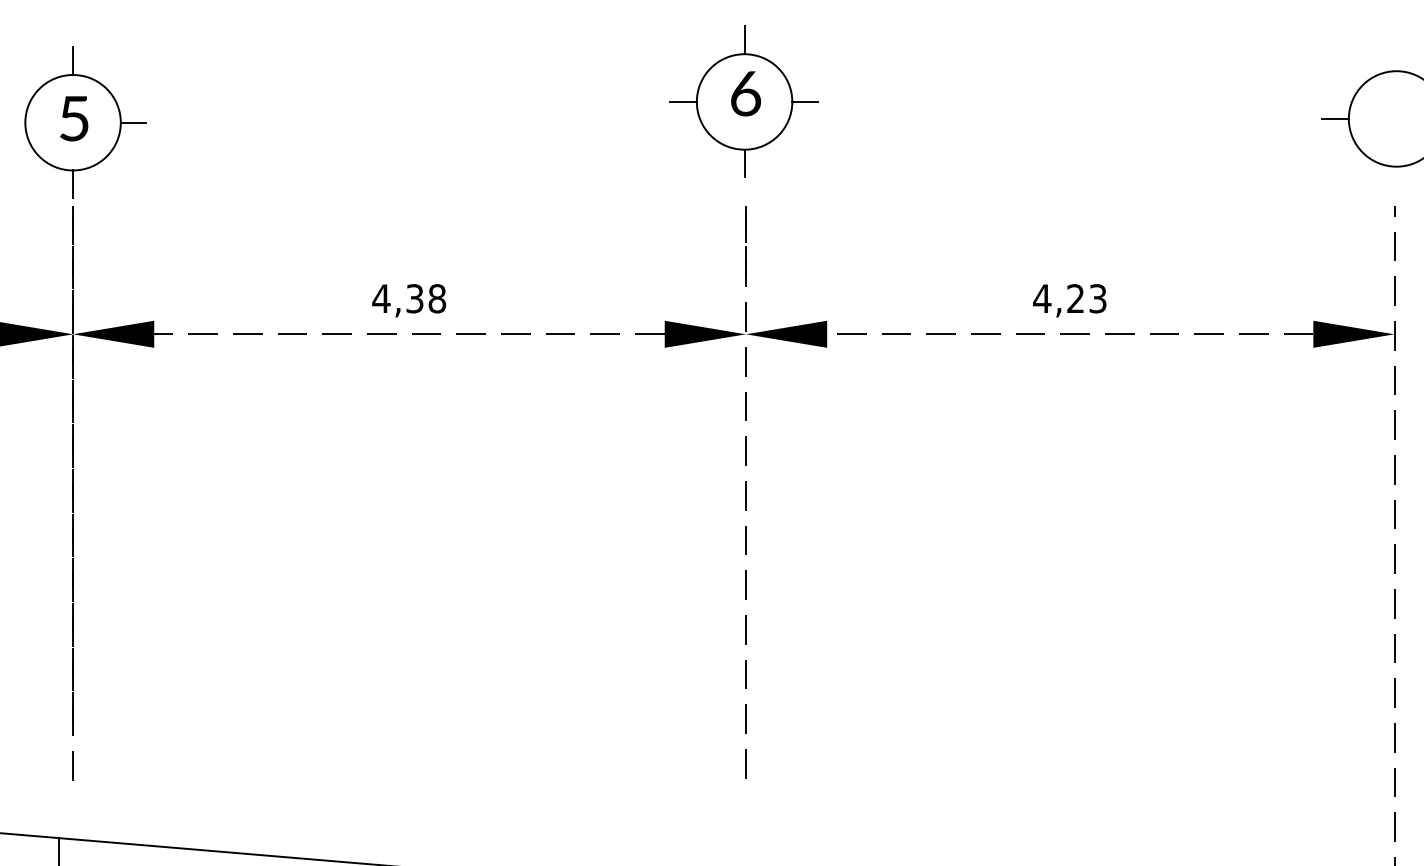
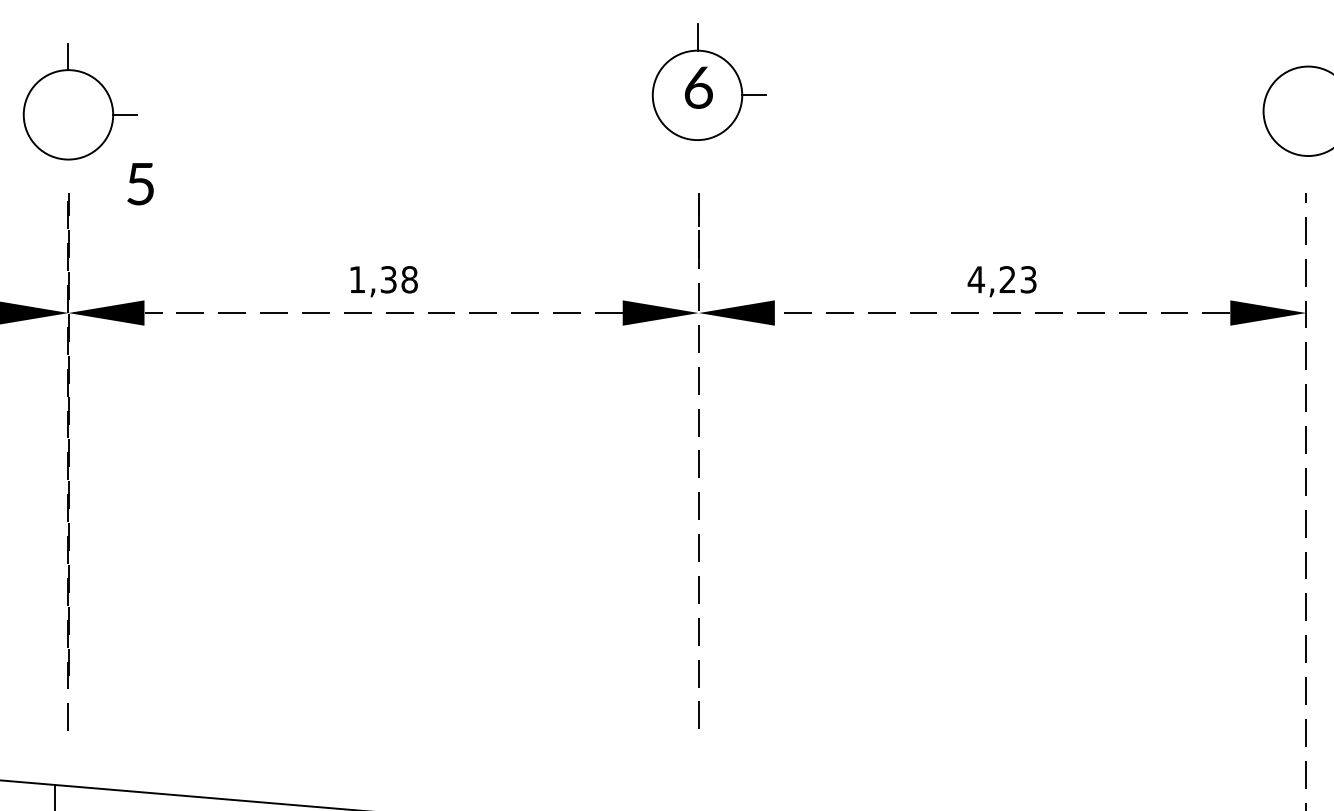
line: (682, 102) -> (639, 95), removed
text: (74, 119) -> (140, 184), moved
line: (1334, 119) -> (1250, 111), removed
line: (744, 163) -> (697, 153), removed
line: (73, 184) -> (68, 172), removed
text: (381, 298) -> (357, 279), 4,38 -> 1,38

